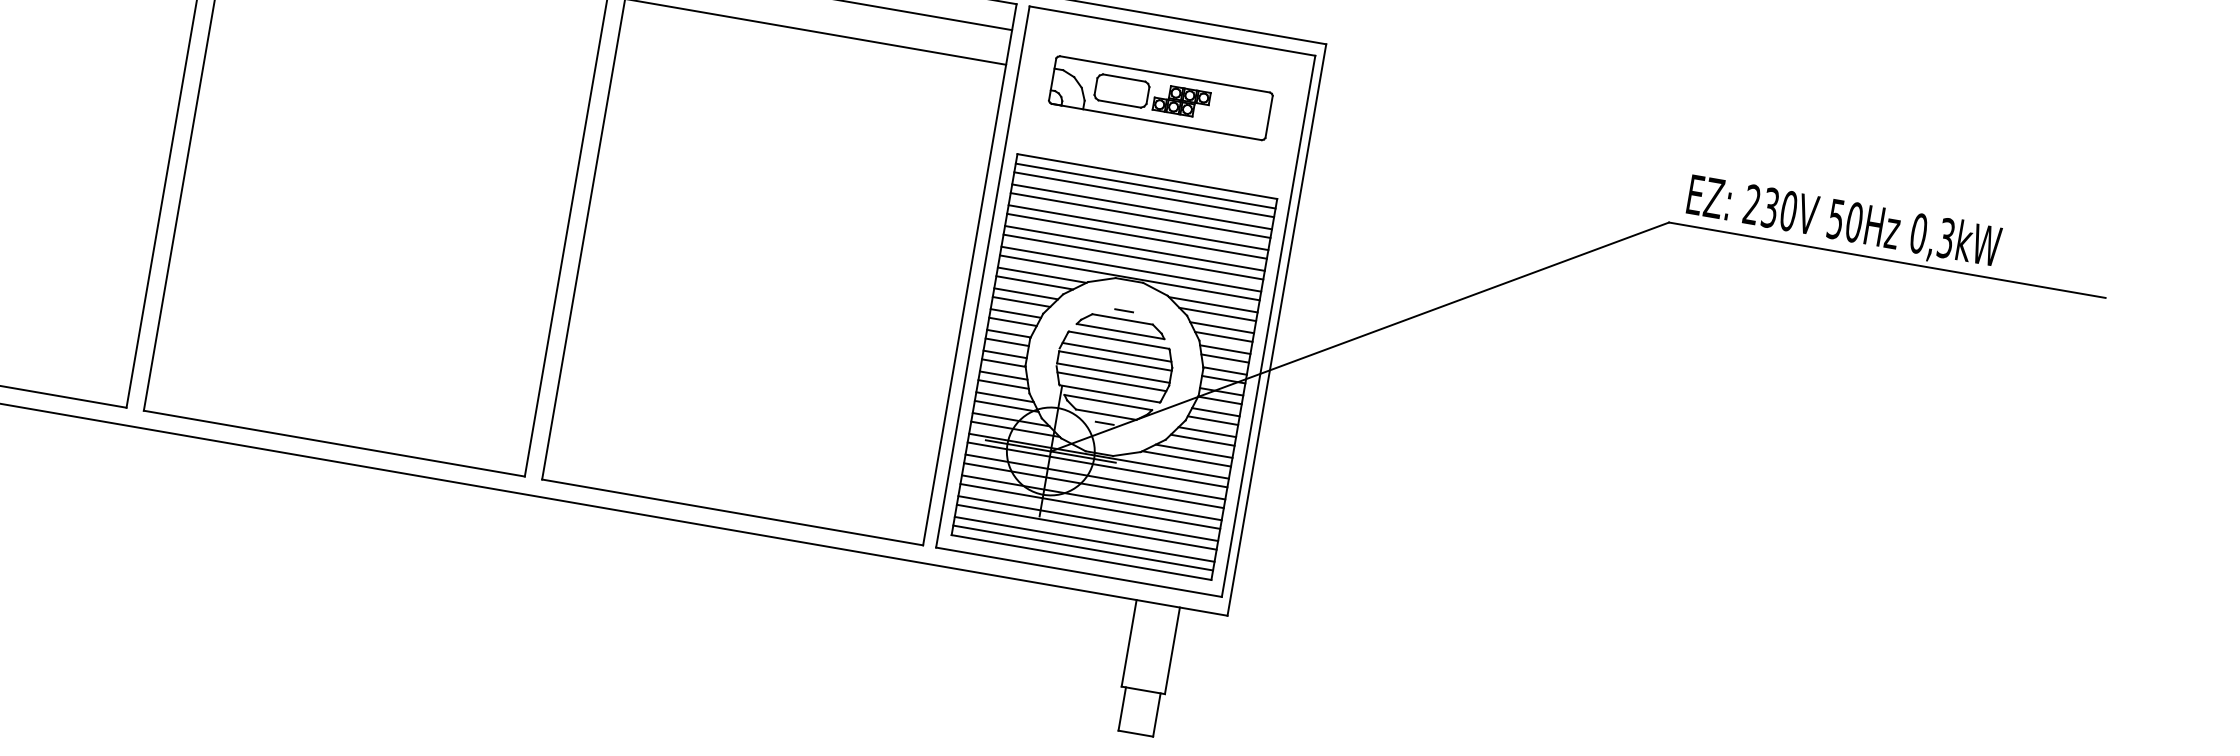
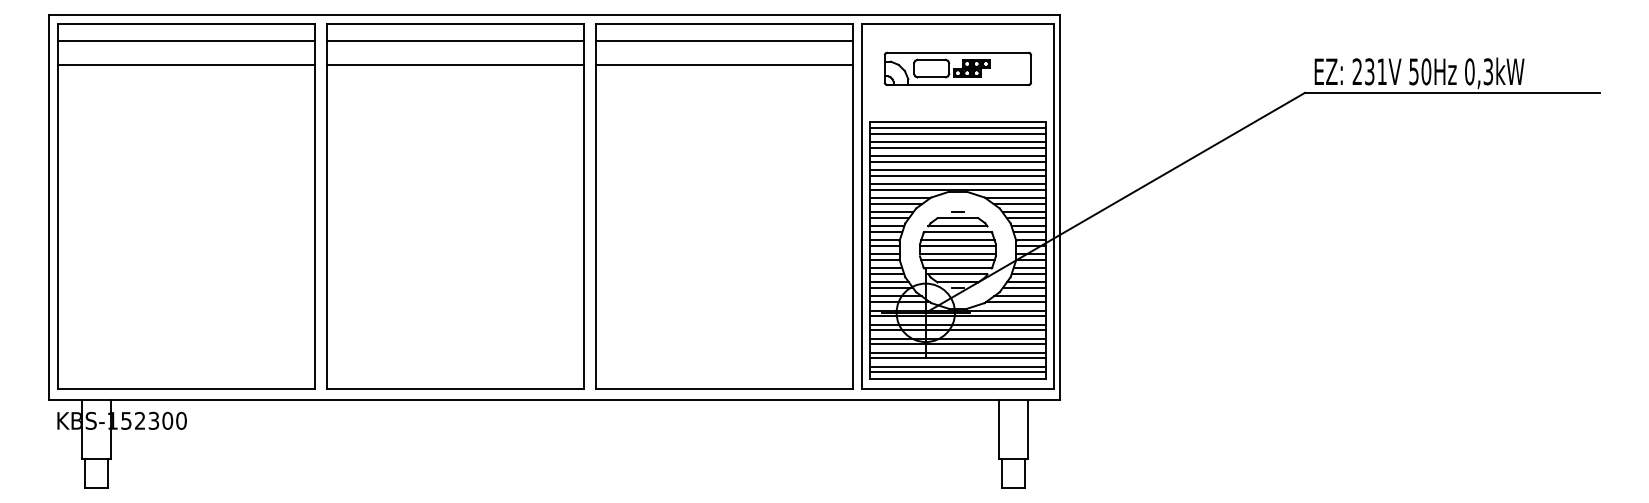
text: (1789, 210) -> (1382, 71), 230V -> 231V

